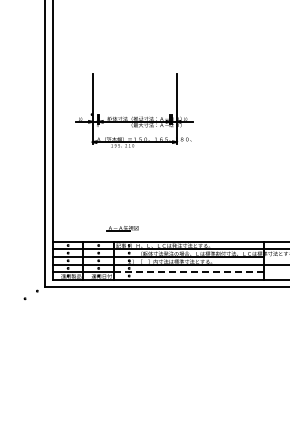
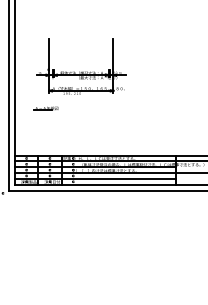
part: (134, 110) -> (81, 66), moved
part: (122, 228) -> (45, 108), moved
line: (188, 272) -> (118, 179), dashed -> solid

